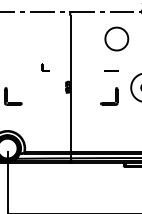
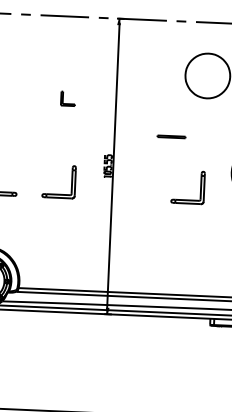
part: (45, 67) -> (67, 98), moved
line: (111, 70) -> (171, 135), moved
part: (43, 96) -> (59, 181), added

